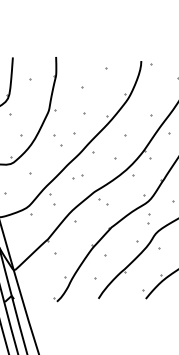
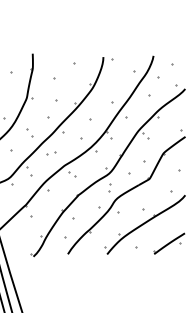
part: (57, 139) -> (29, 132), moved

